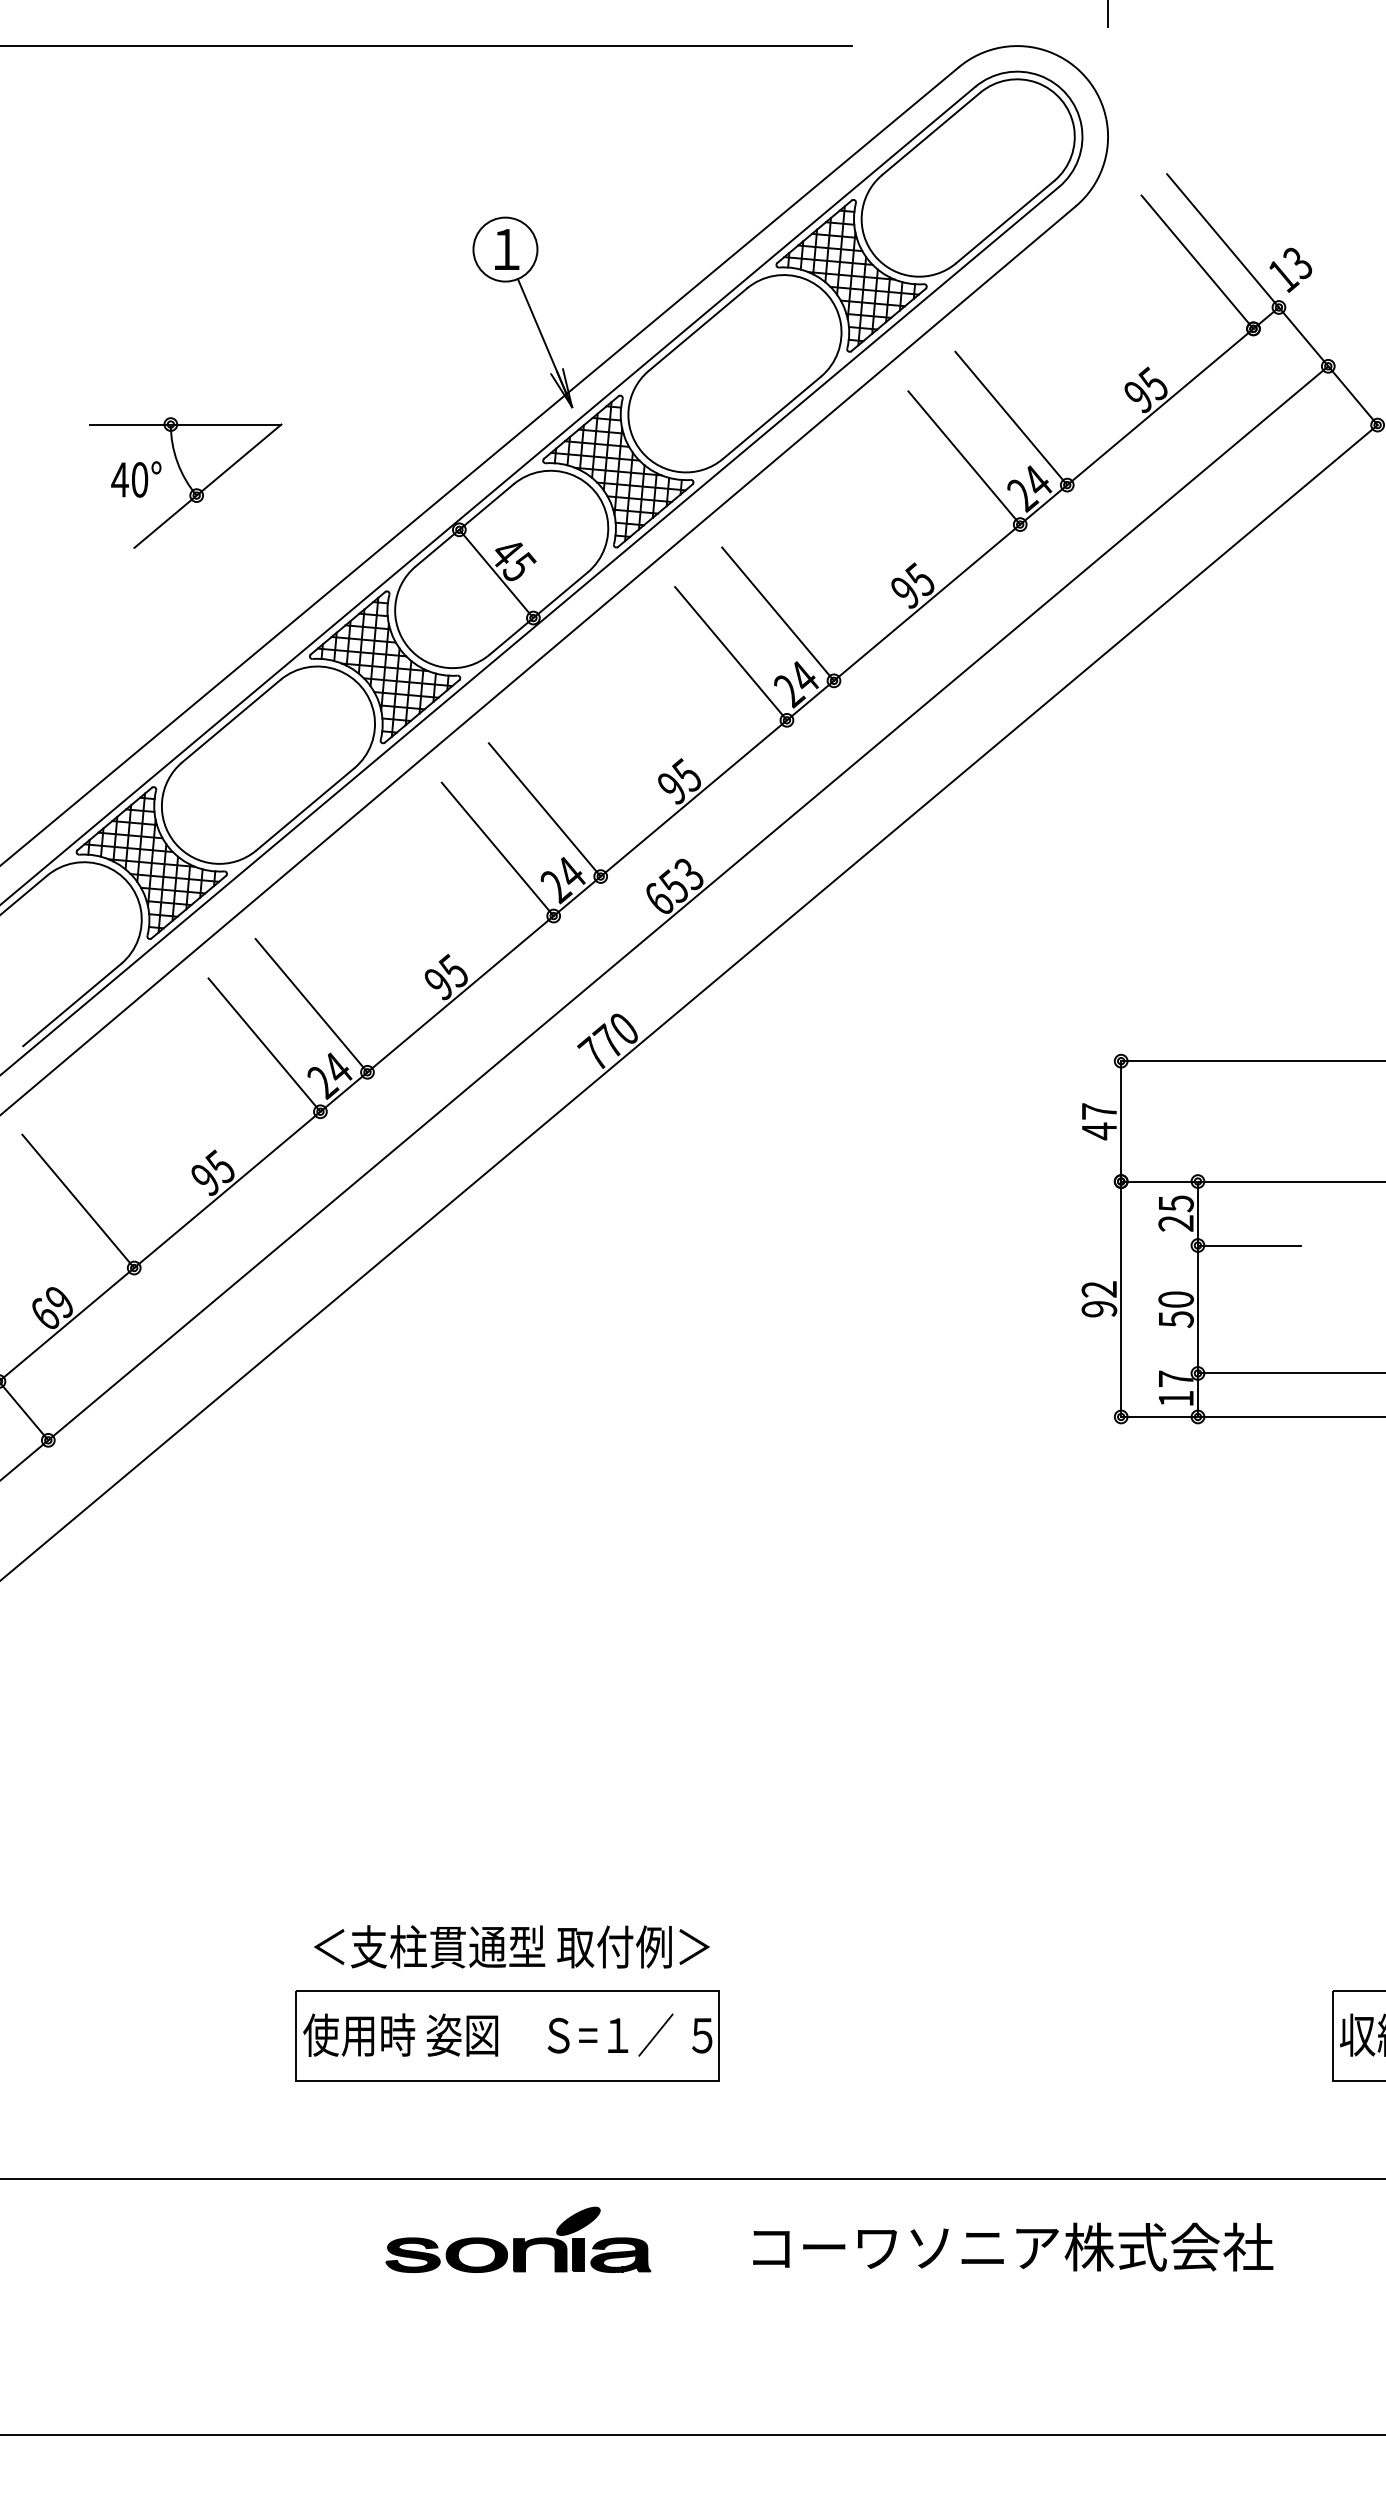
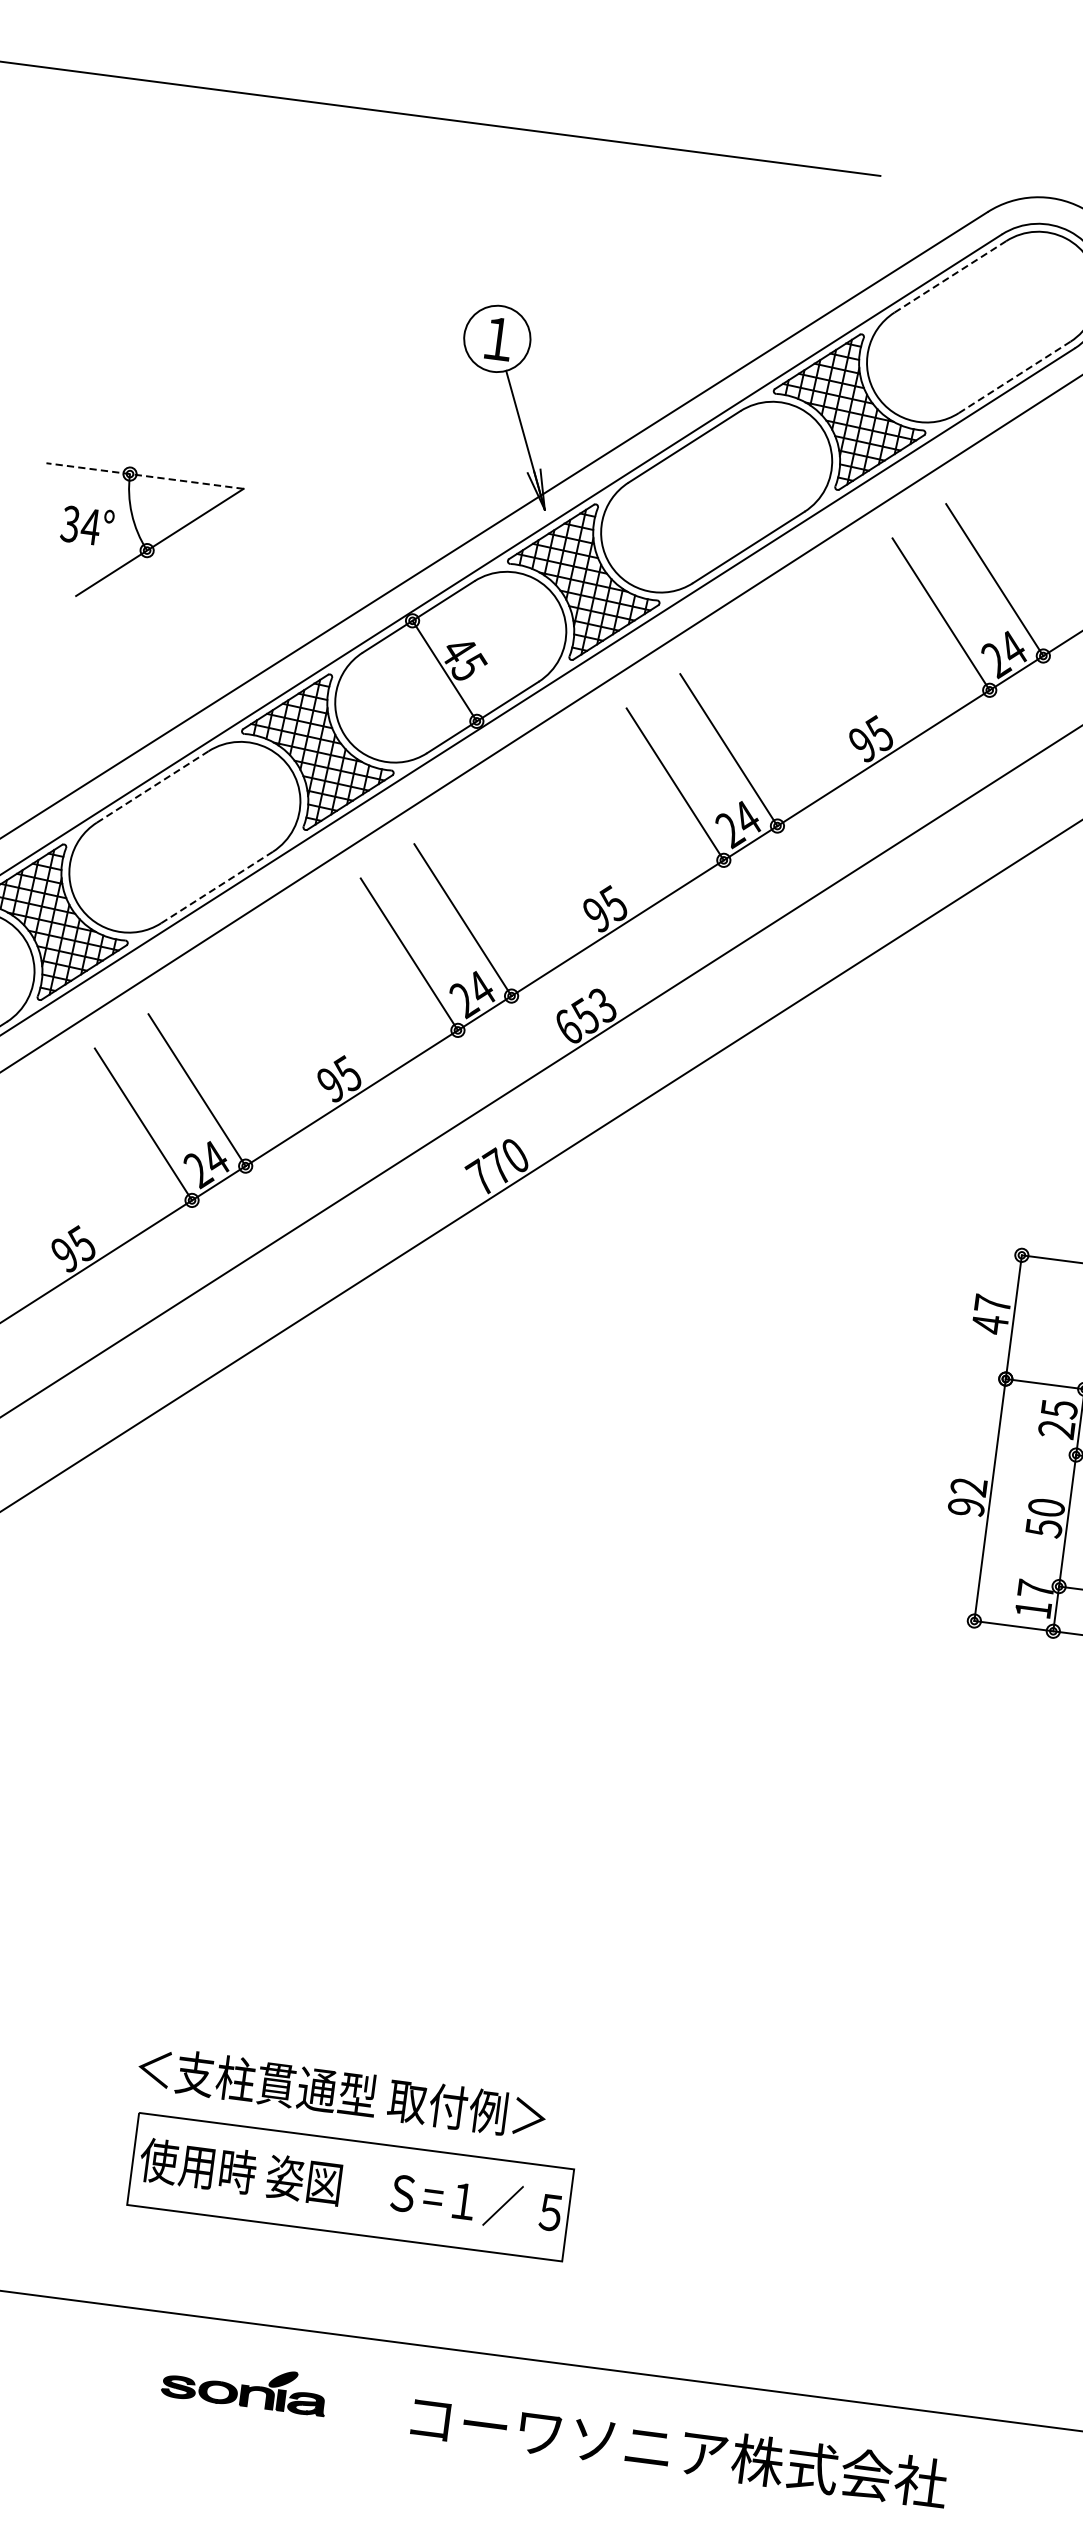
line: (931, 133) -> (950, 276), solid -> dashed
line: (1005, 222) -> (1014, 377), solid -> dashed
line: (185, 424) -> (145, 475), solid -> dashed
text: (129, 479) -> (80, 525), 40° -> 34°
line: (231, 721) -> (152, 787), solid -> dashed
line: (305, 809) -> (217, 887), solid -> dashed
text: (511, 1946) -> (341, 2092), moved
part: (507, 2035) -> (350, 2186), moved
part: (518, 2239) -> (245, 2386), size x0.6
text: (1013, 2246) -> (679, 2449), moved

